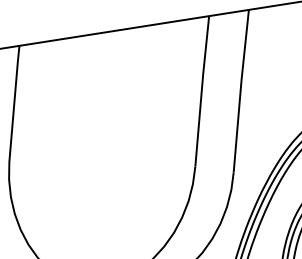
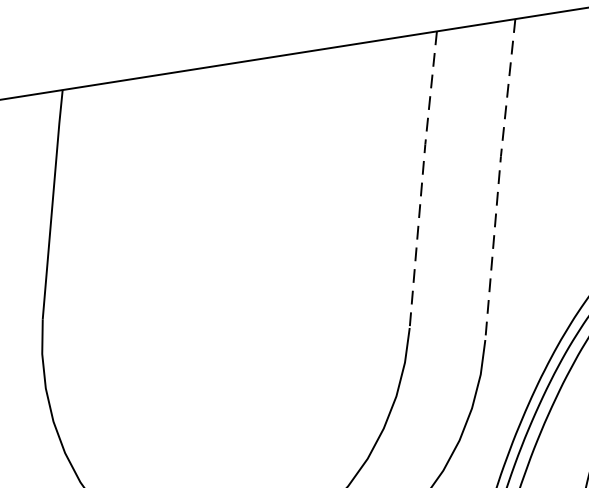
line: (240, 90) -> (498, 178), solid -> dashed
line: (201, 91) -> (421, 180), solid -> dashed

